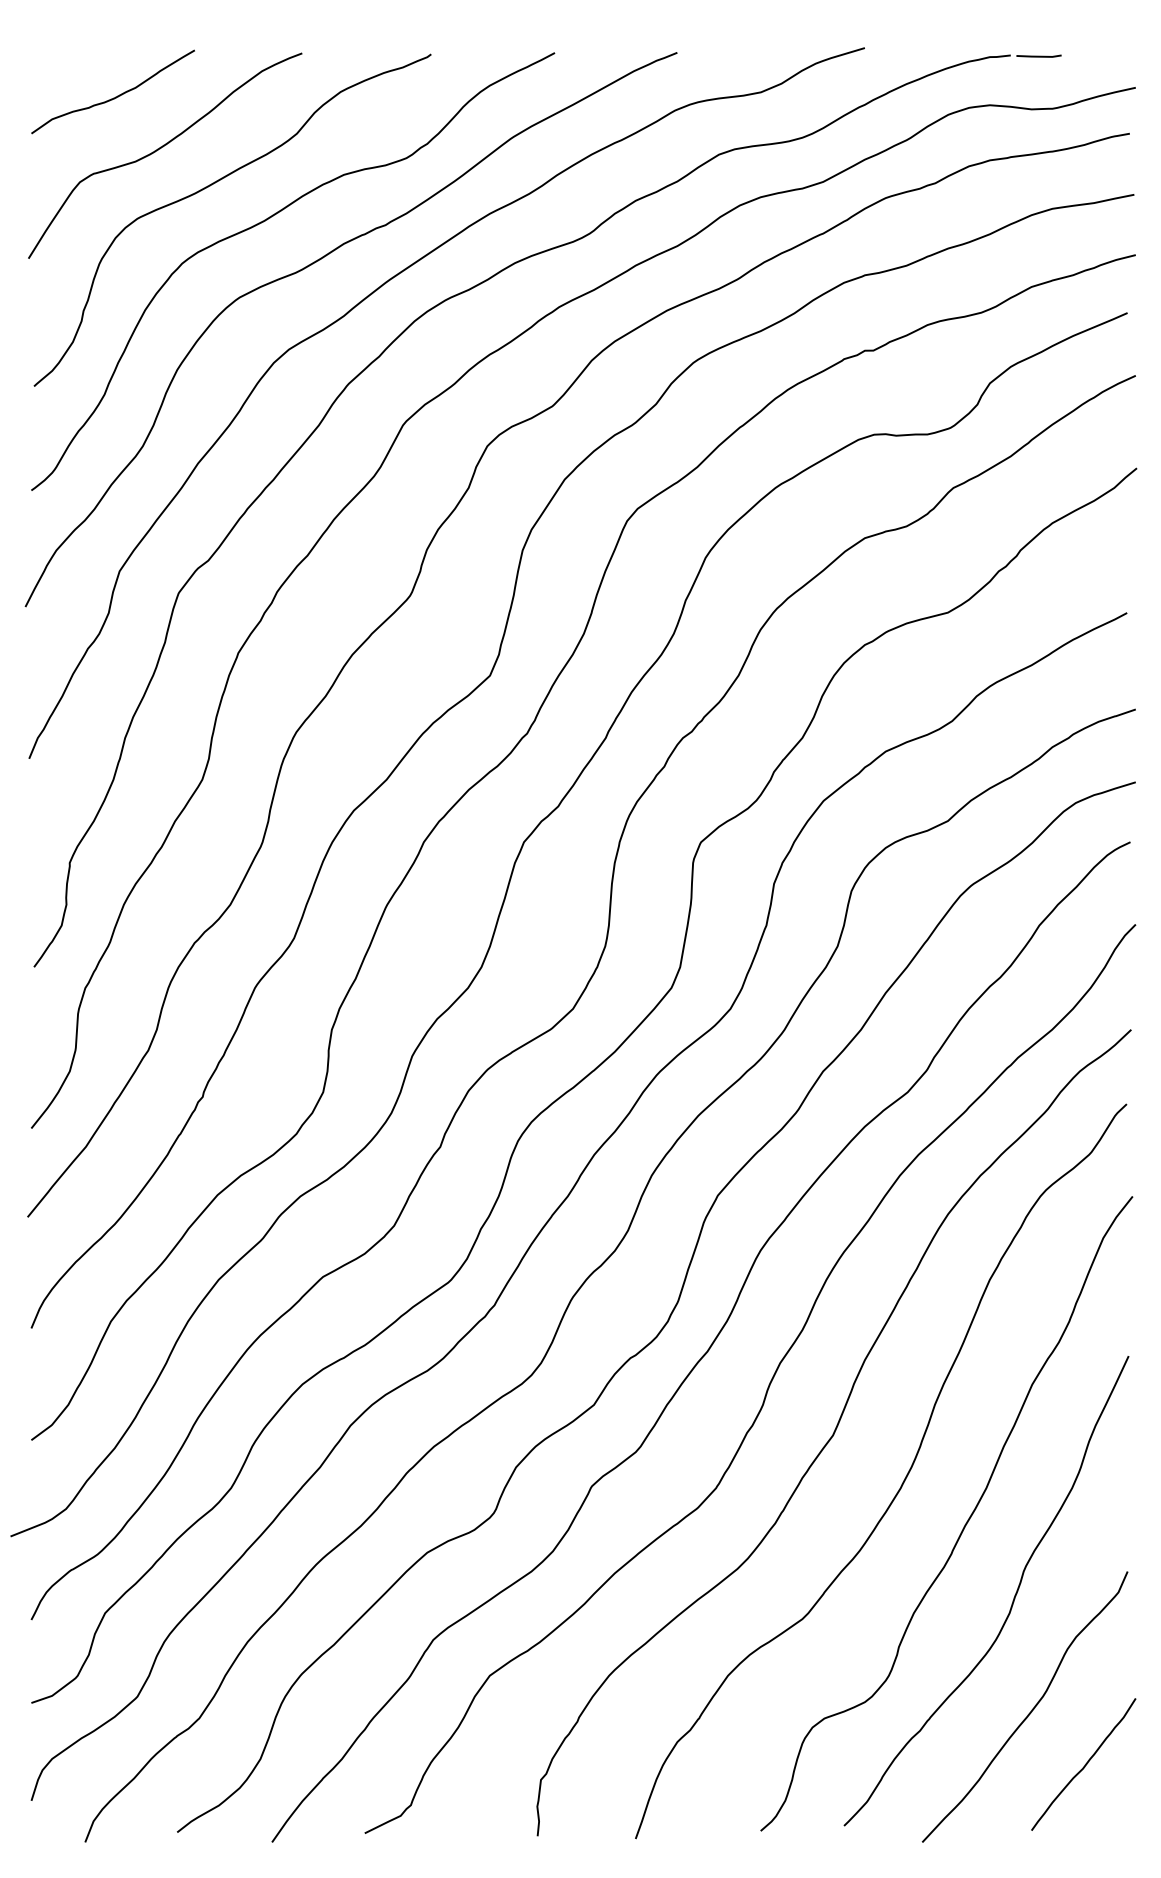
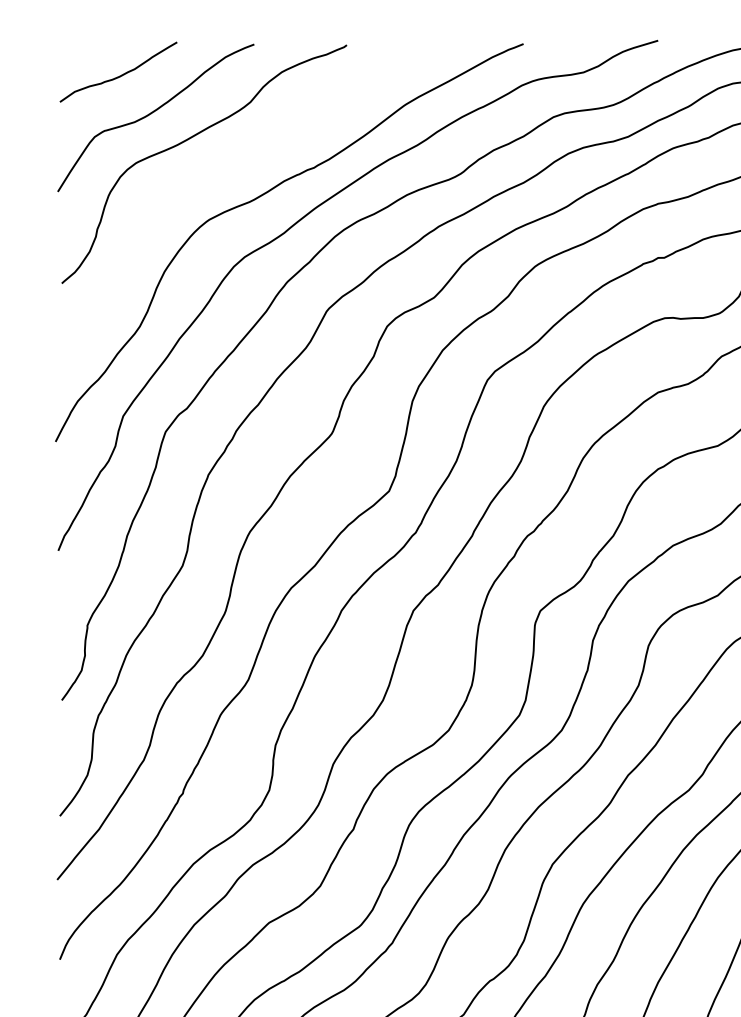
curve: (267, 220) -> (229, 164), removed

